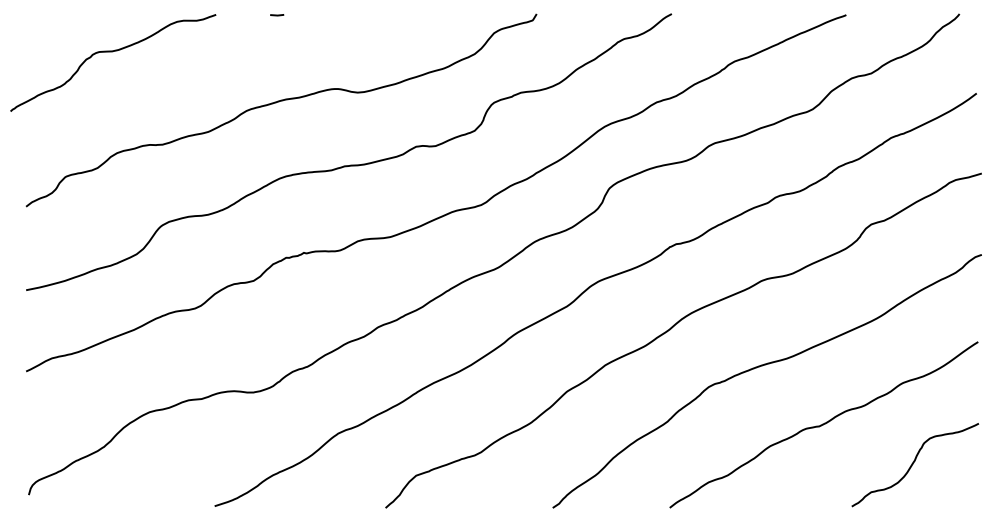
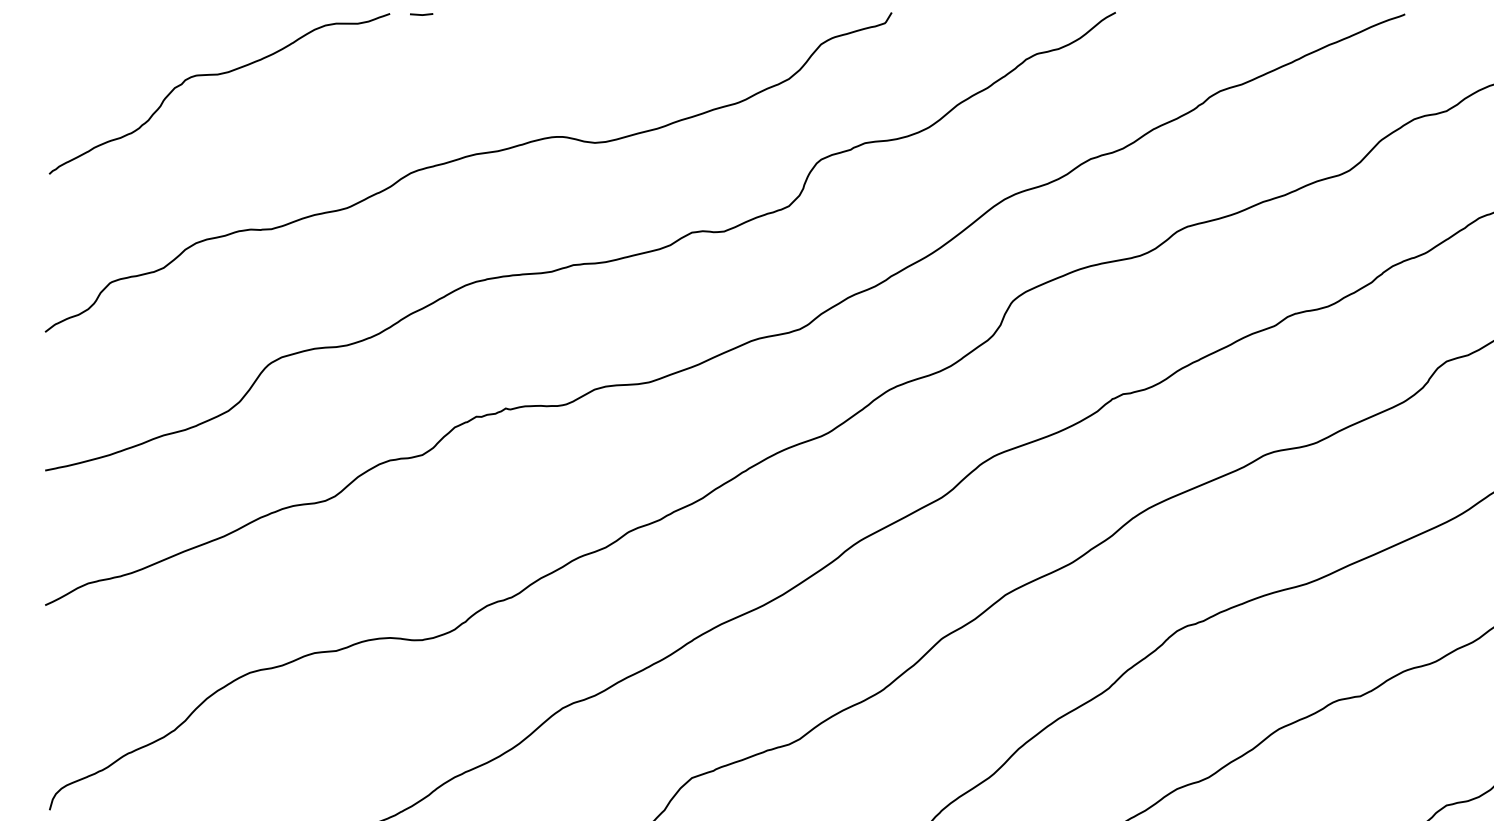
line: (277, 15) -> (422, 15), moved
curve: (112, 52) -> (218, 76), moved

